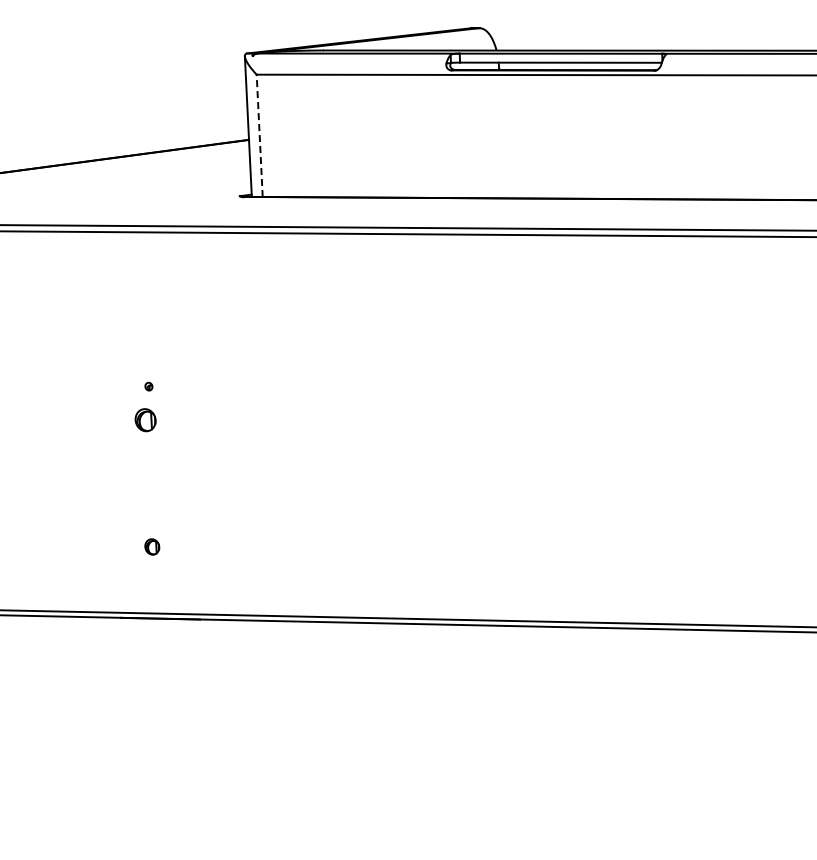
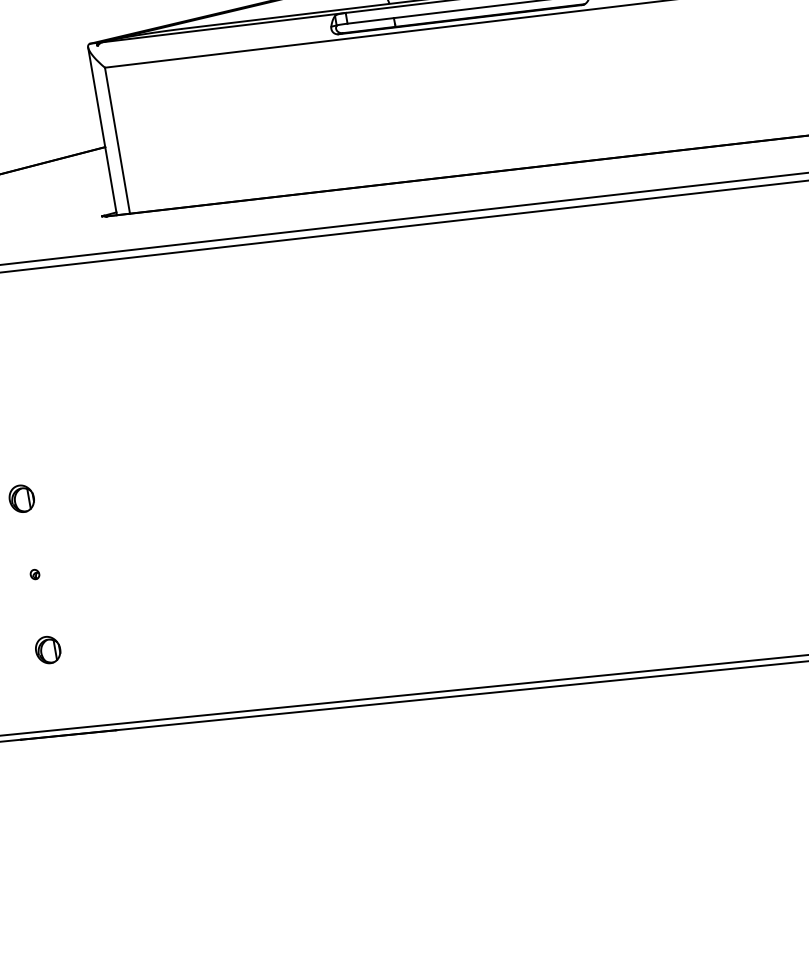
line: (259, 135) -> (117, 140), dashed -> solid
part: (148, 386) -> (34, 574), moved
part: (152, 546) -> (48, 649), size x1.43

